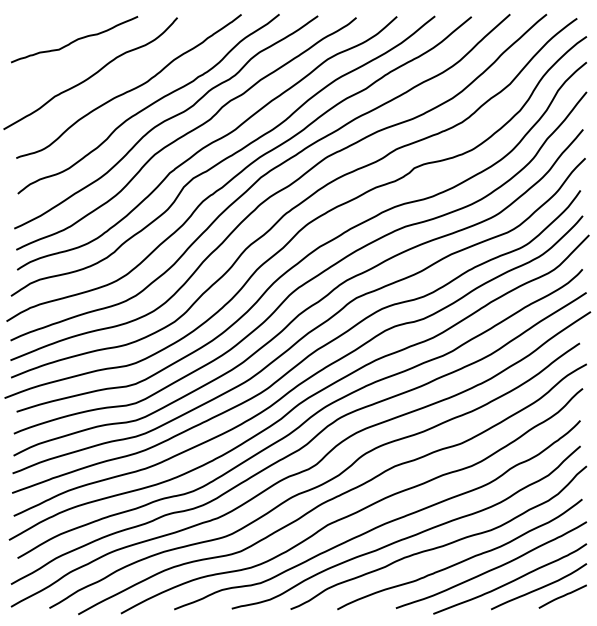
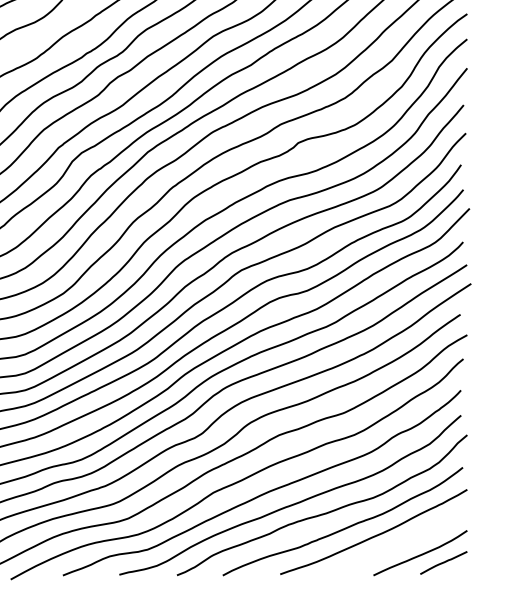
curve: (511, 580) -> (393, 547), removed

